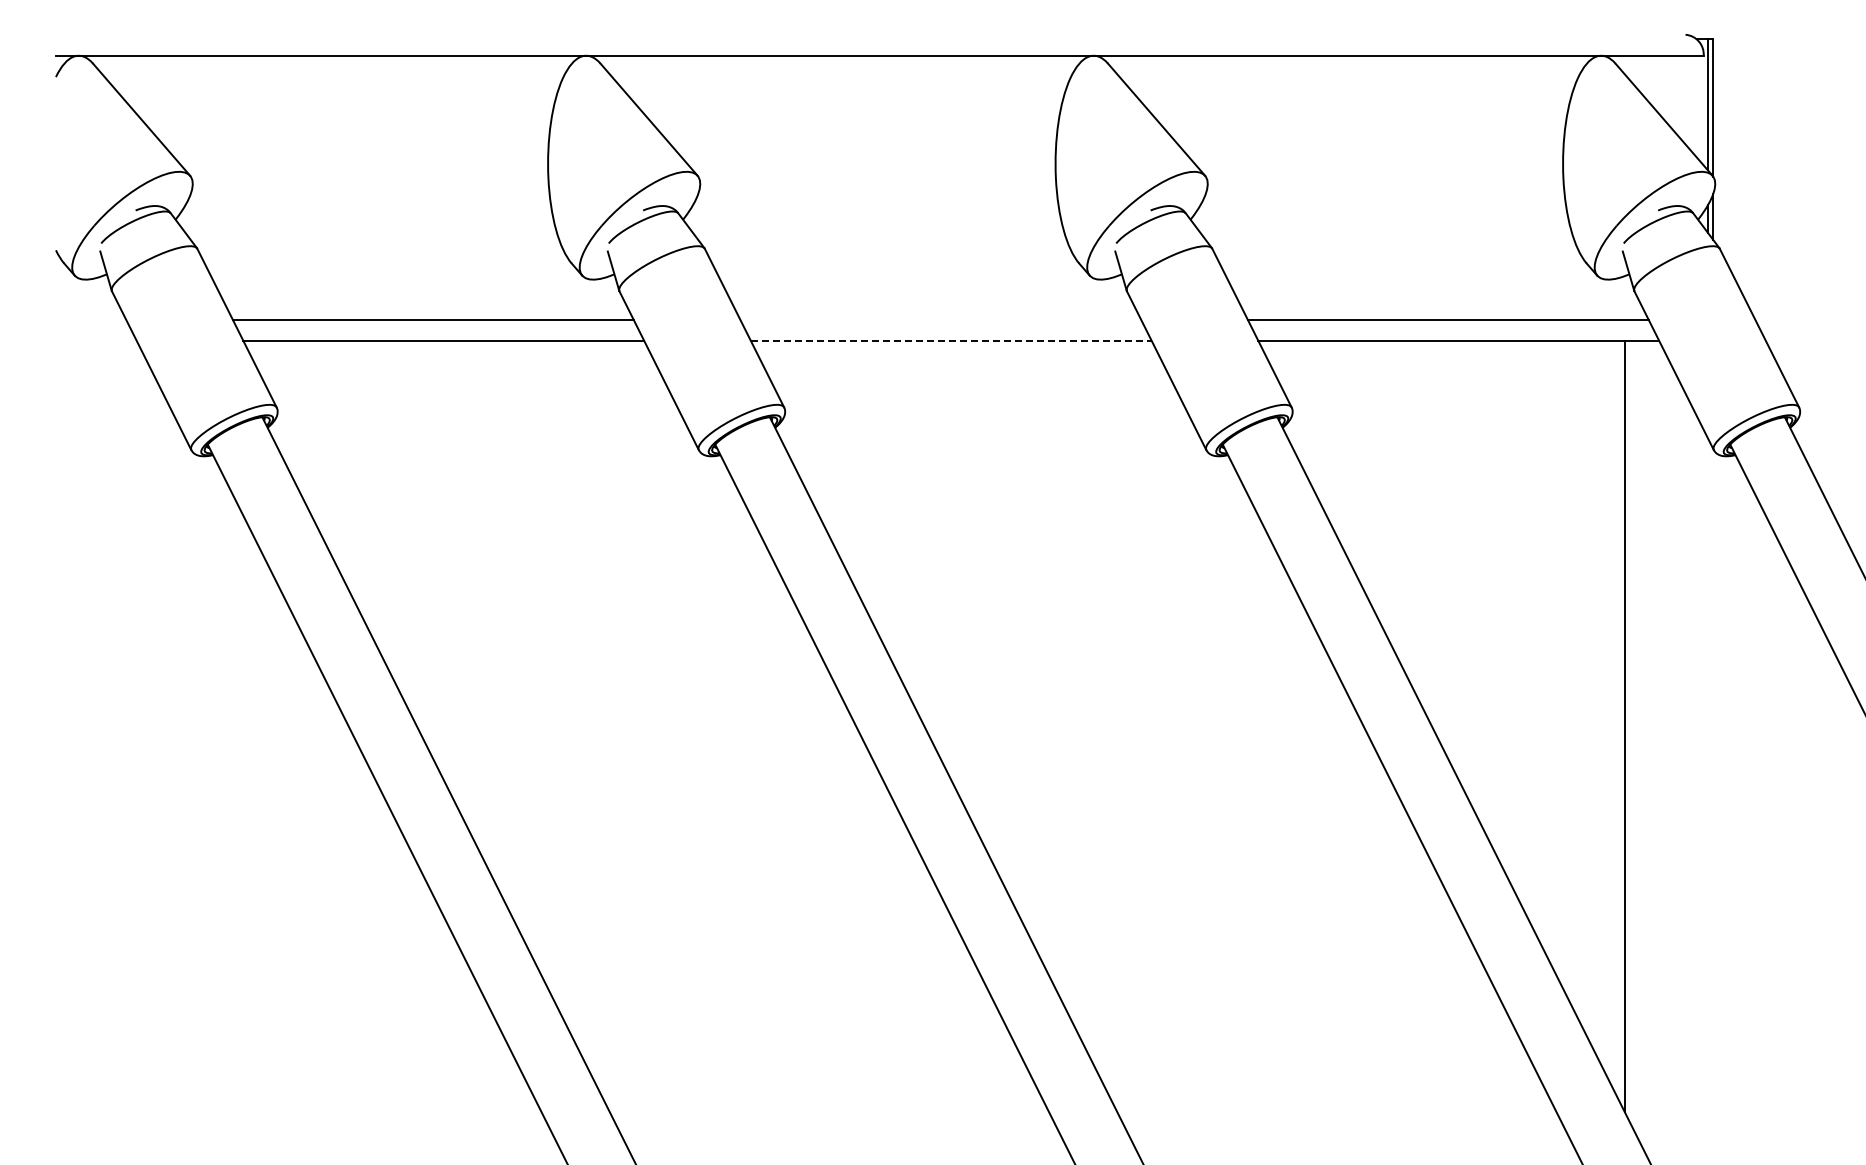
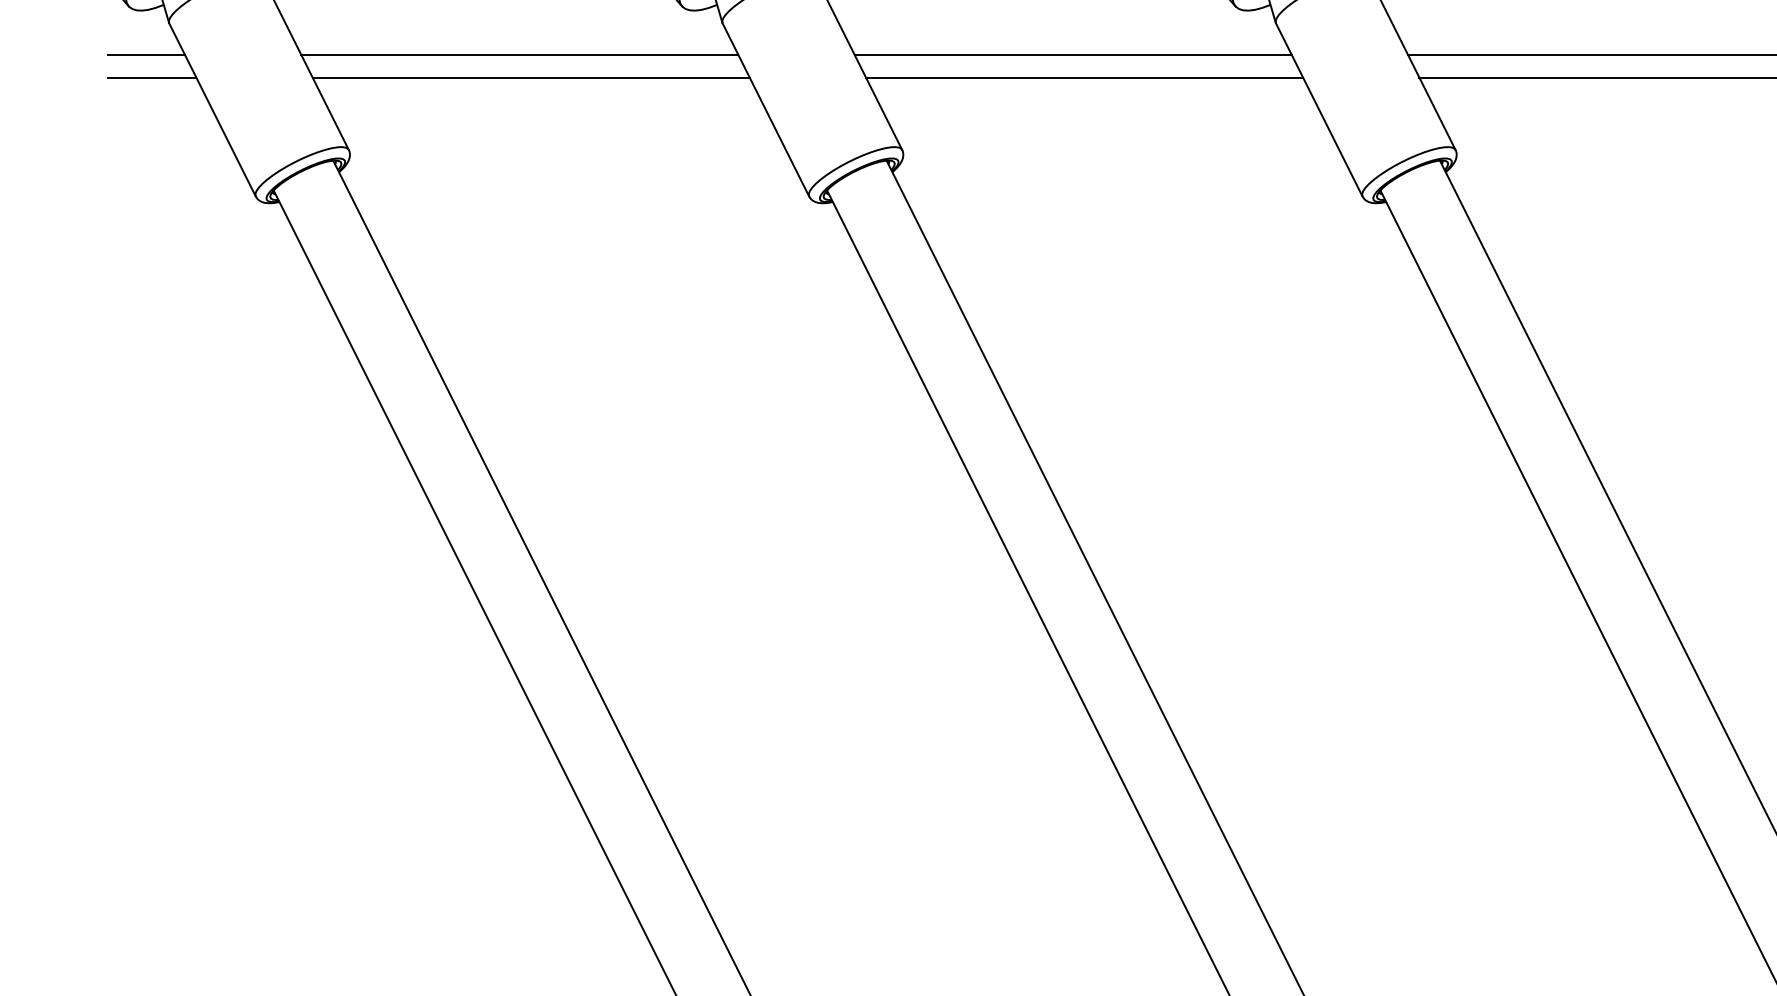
line: (90, 320) -> (145, 55), added
line: (940, 320) -> (1072, 55), added
line: (95, 341) -> (151, 78), added
line: (951, 341) -> (1084, 78), dashed -> solid

